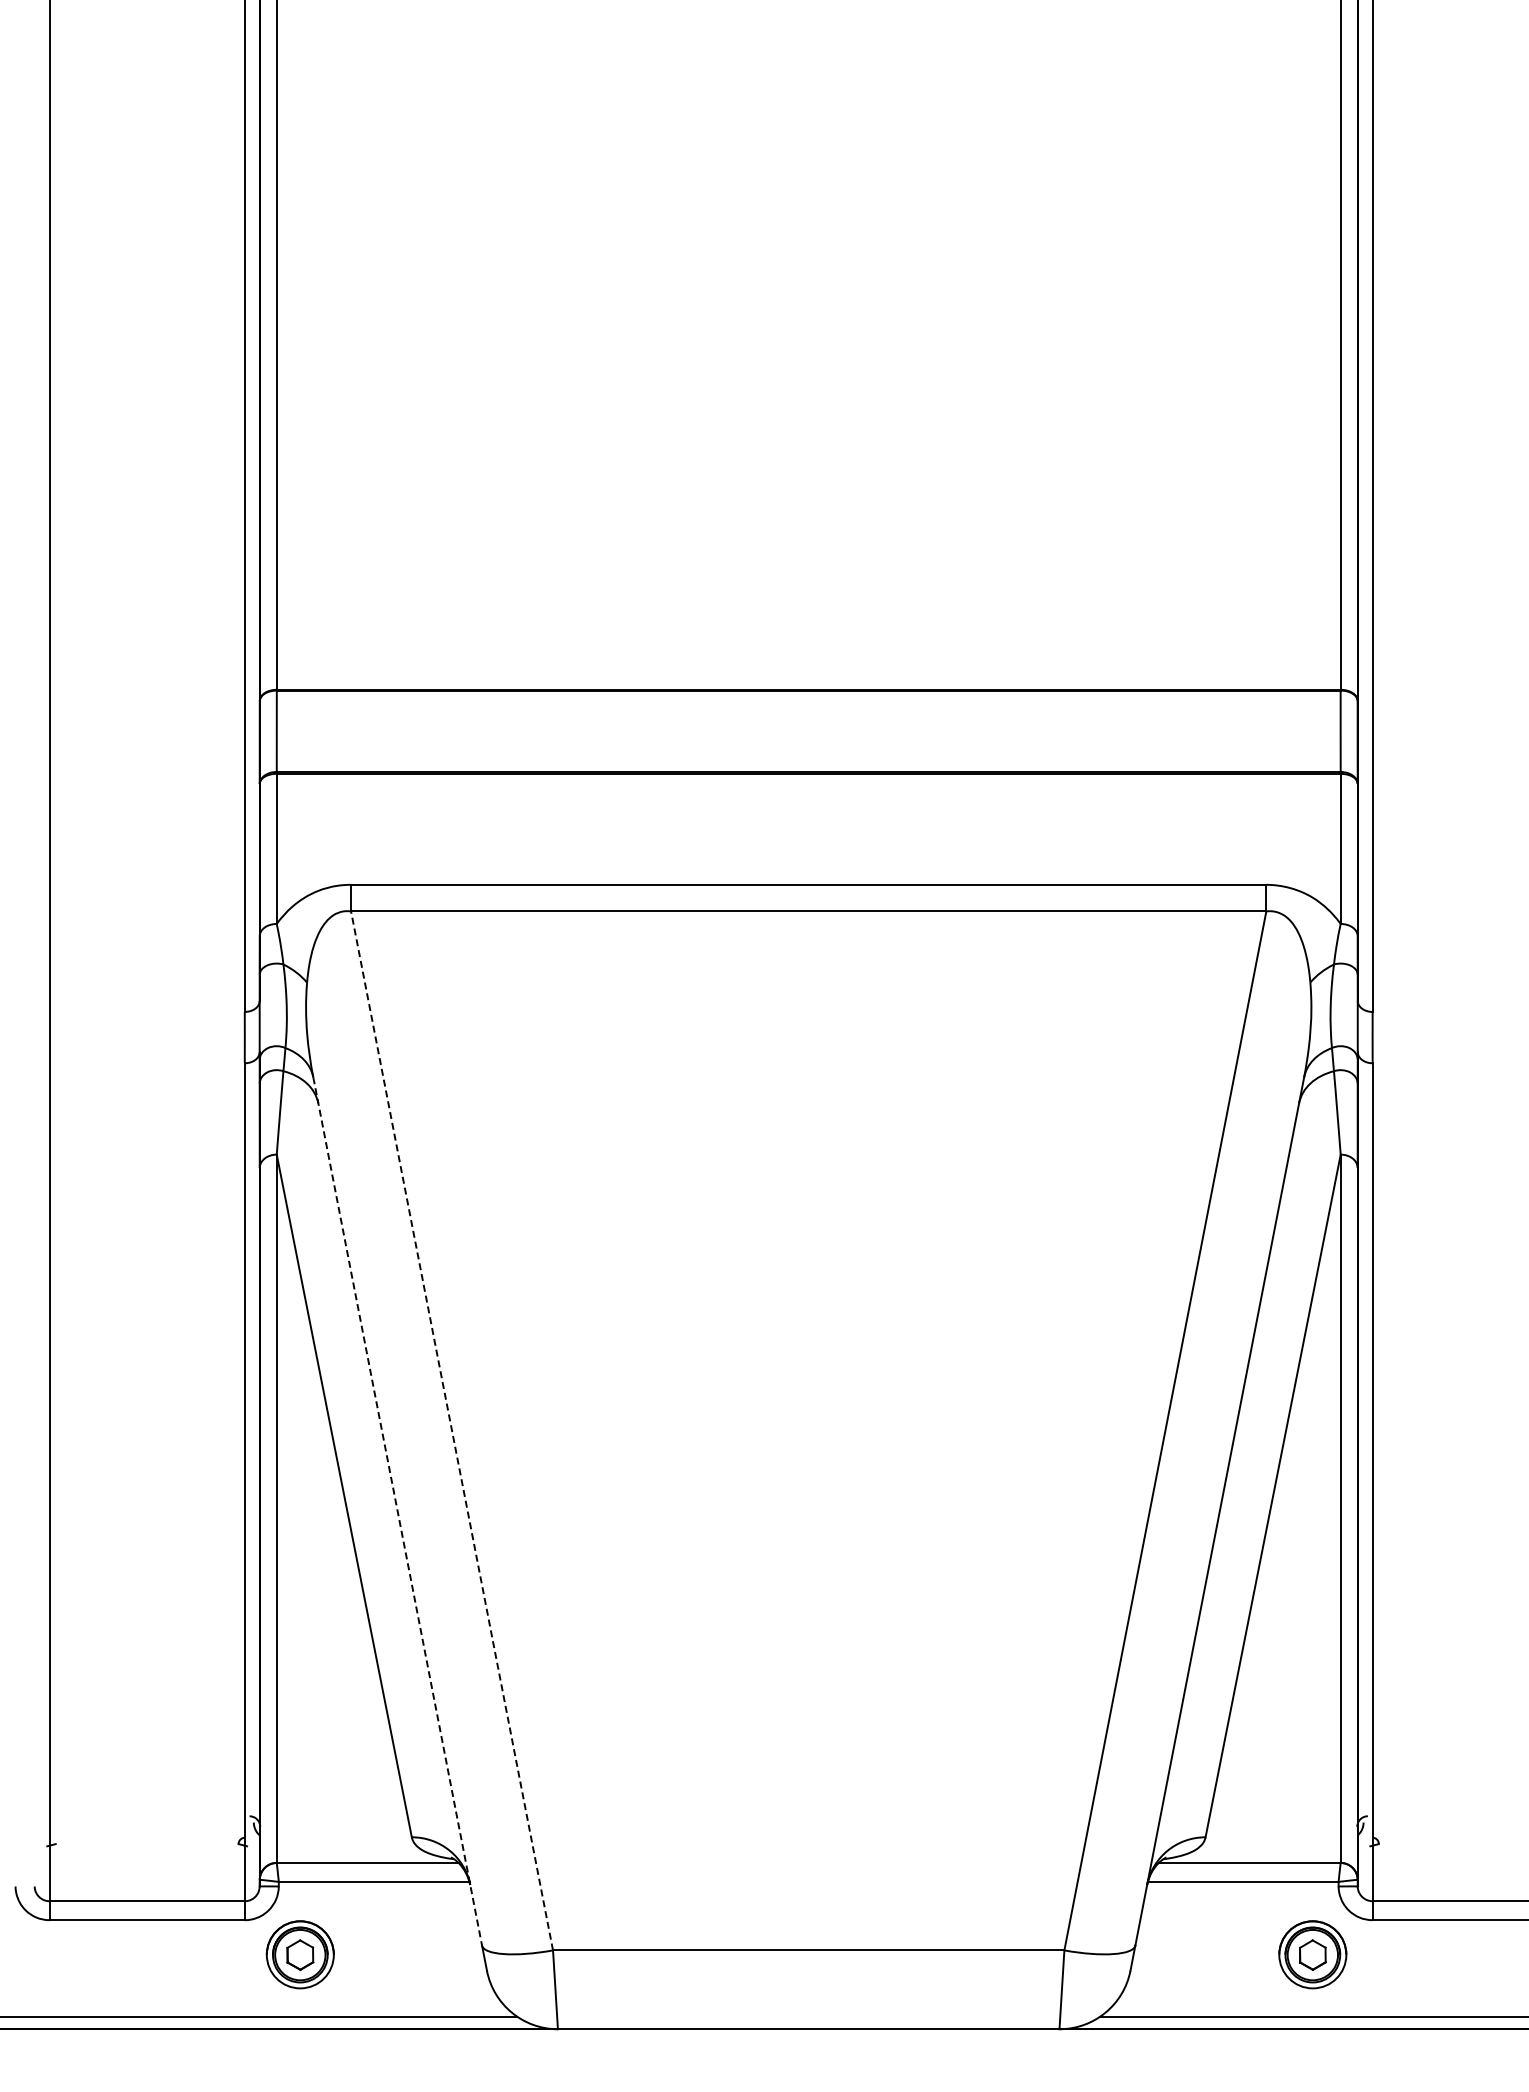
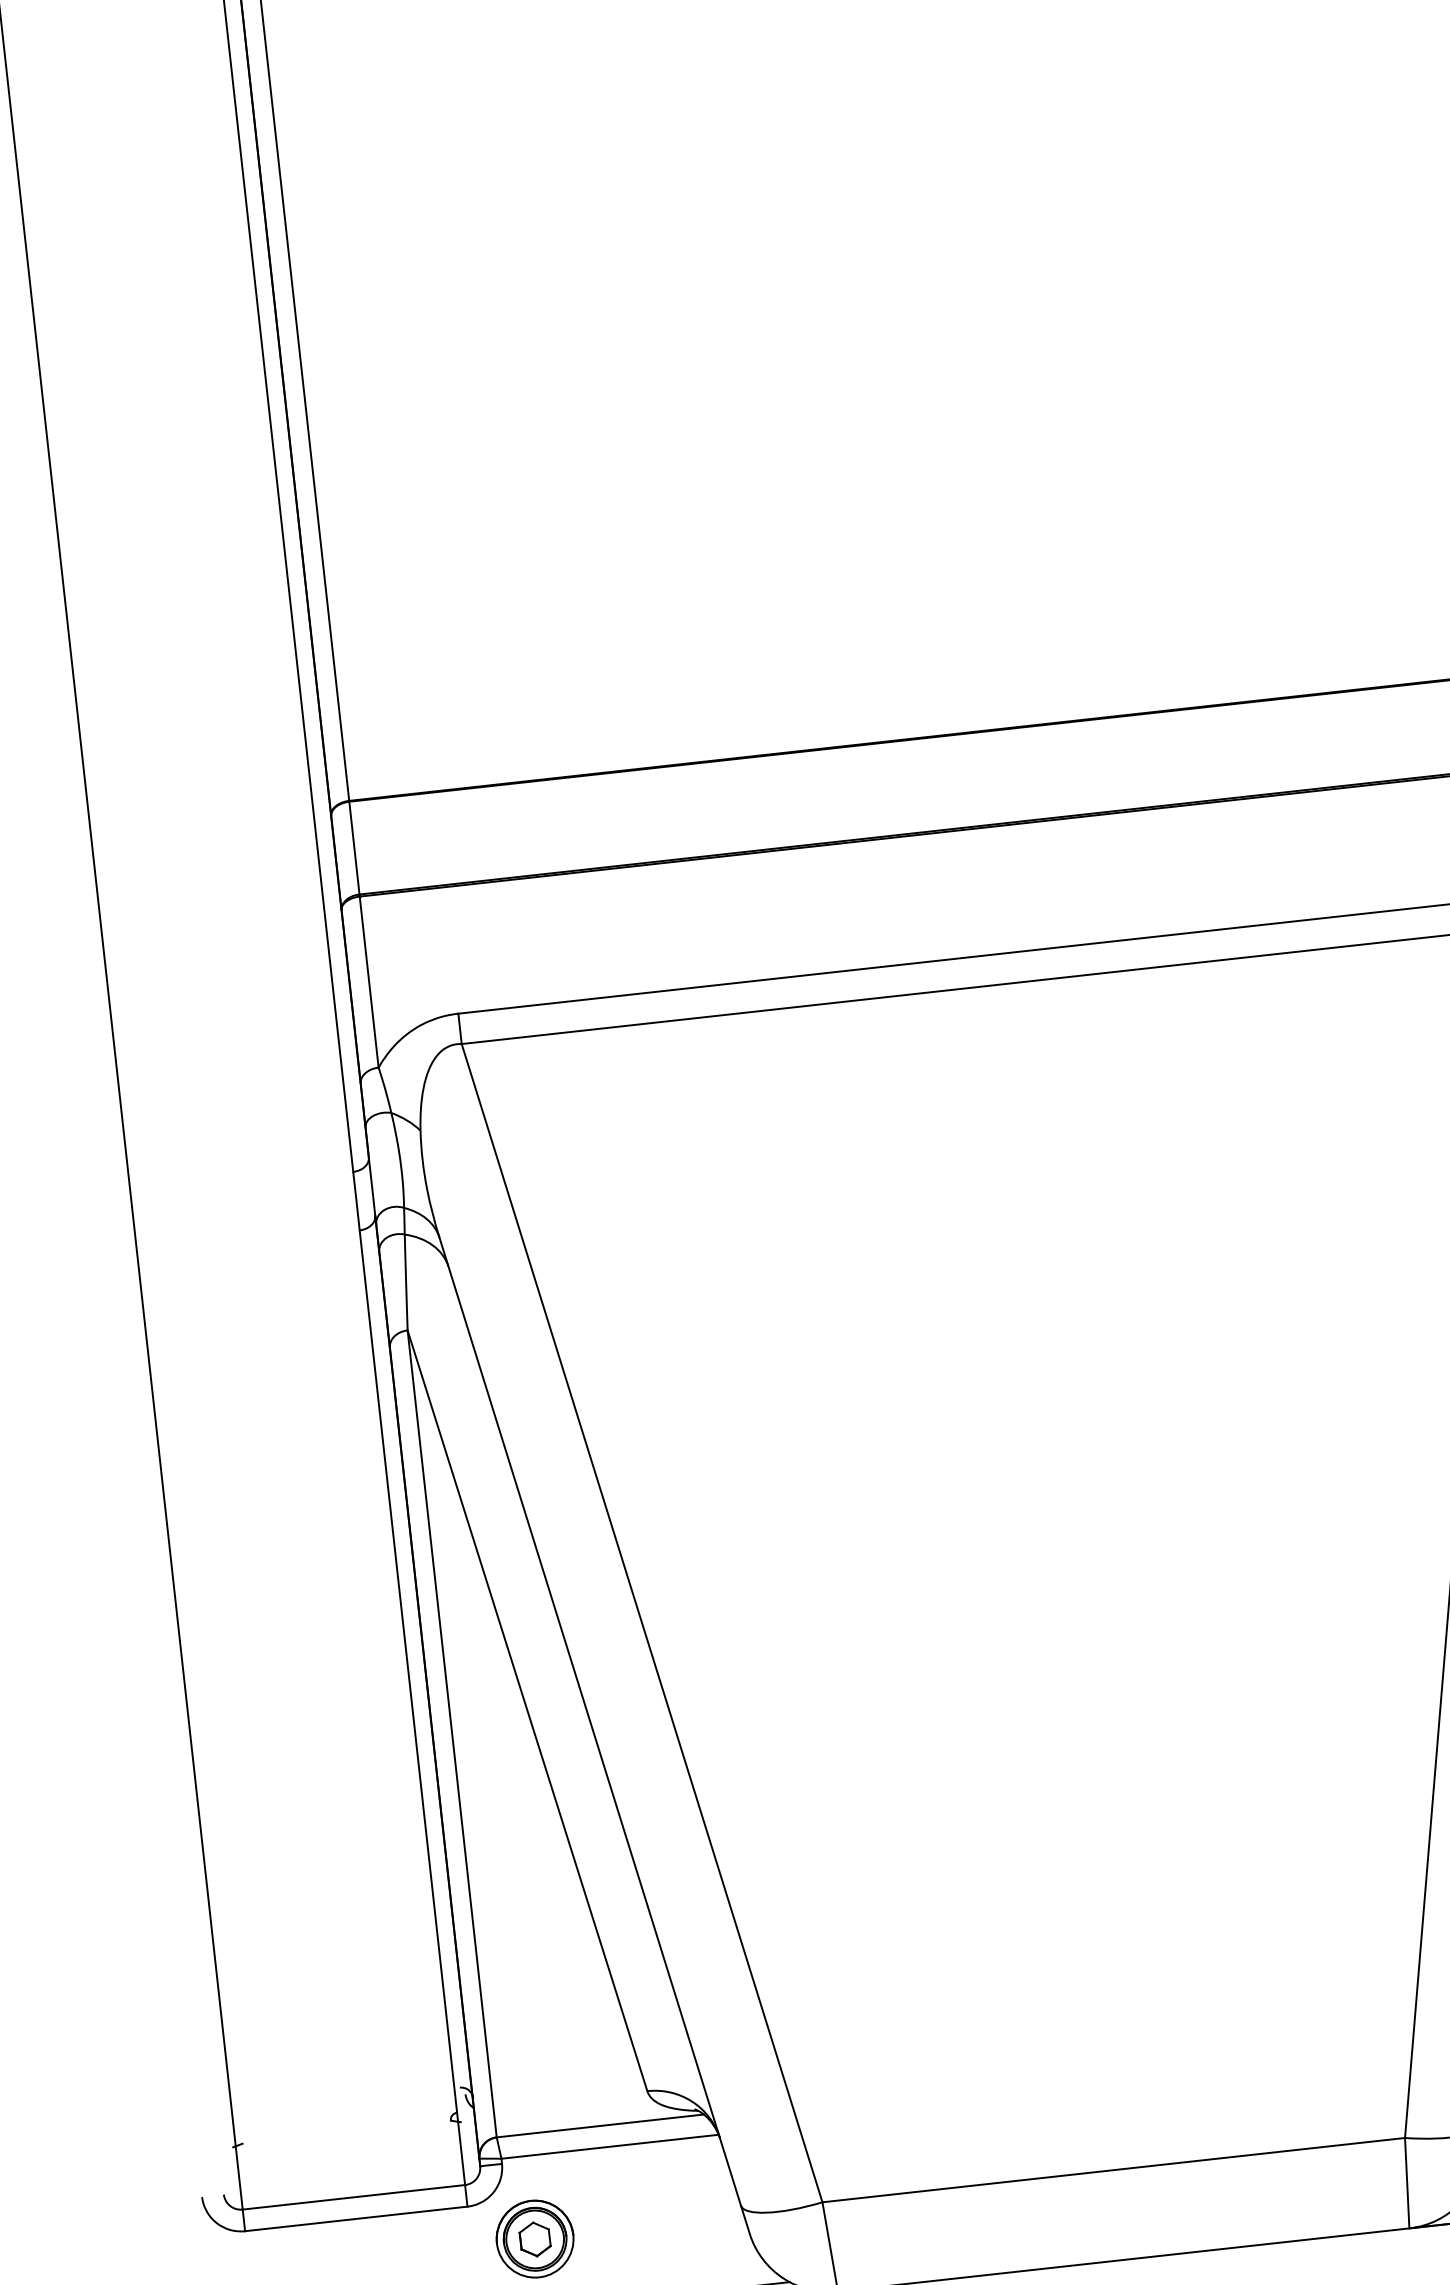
line: (451, 1430) -> (641, 1622), dashed -> solid
line: (397, 1511) -> (590, 1721), dashed -> solid

